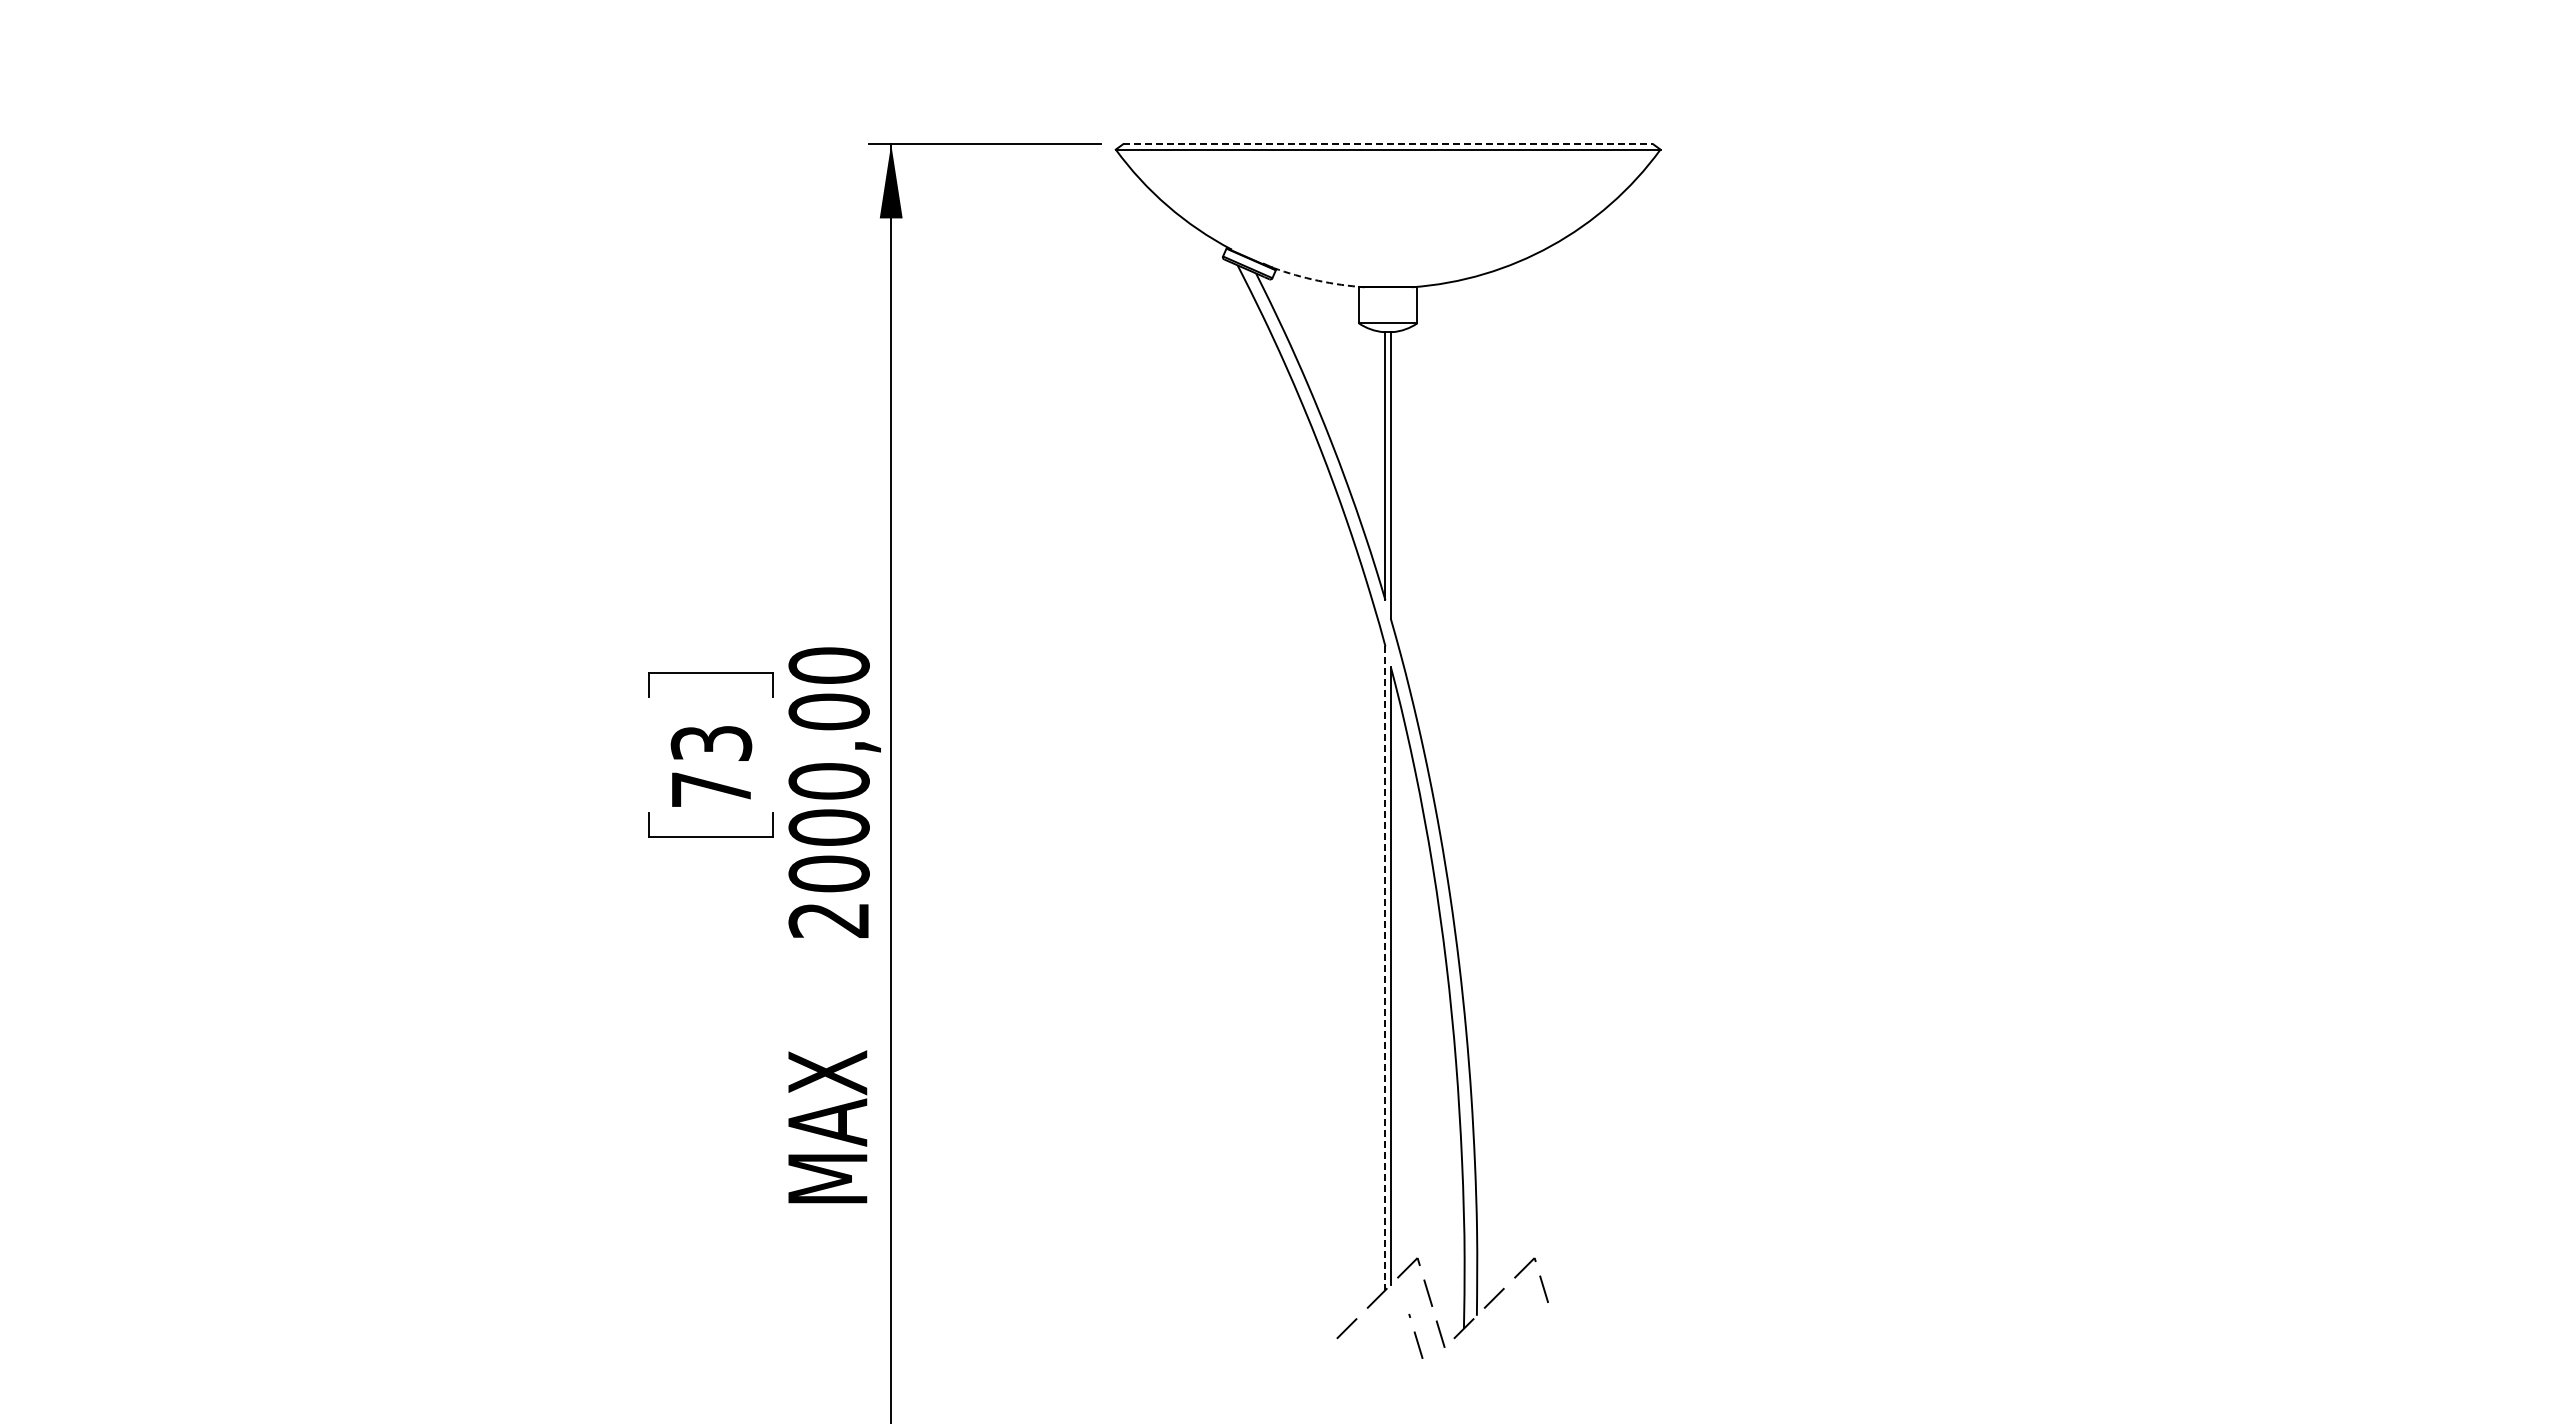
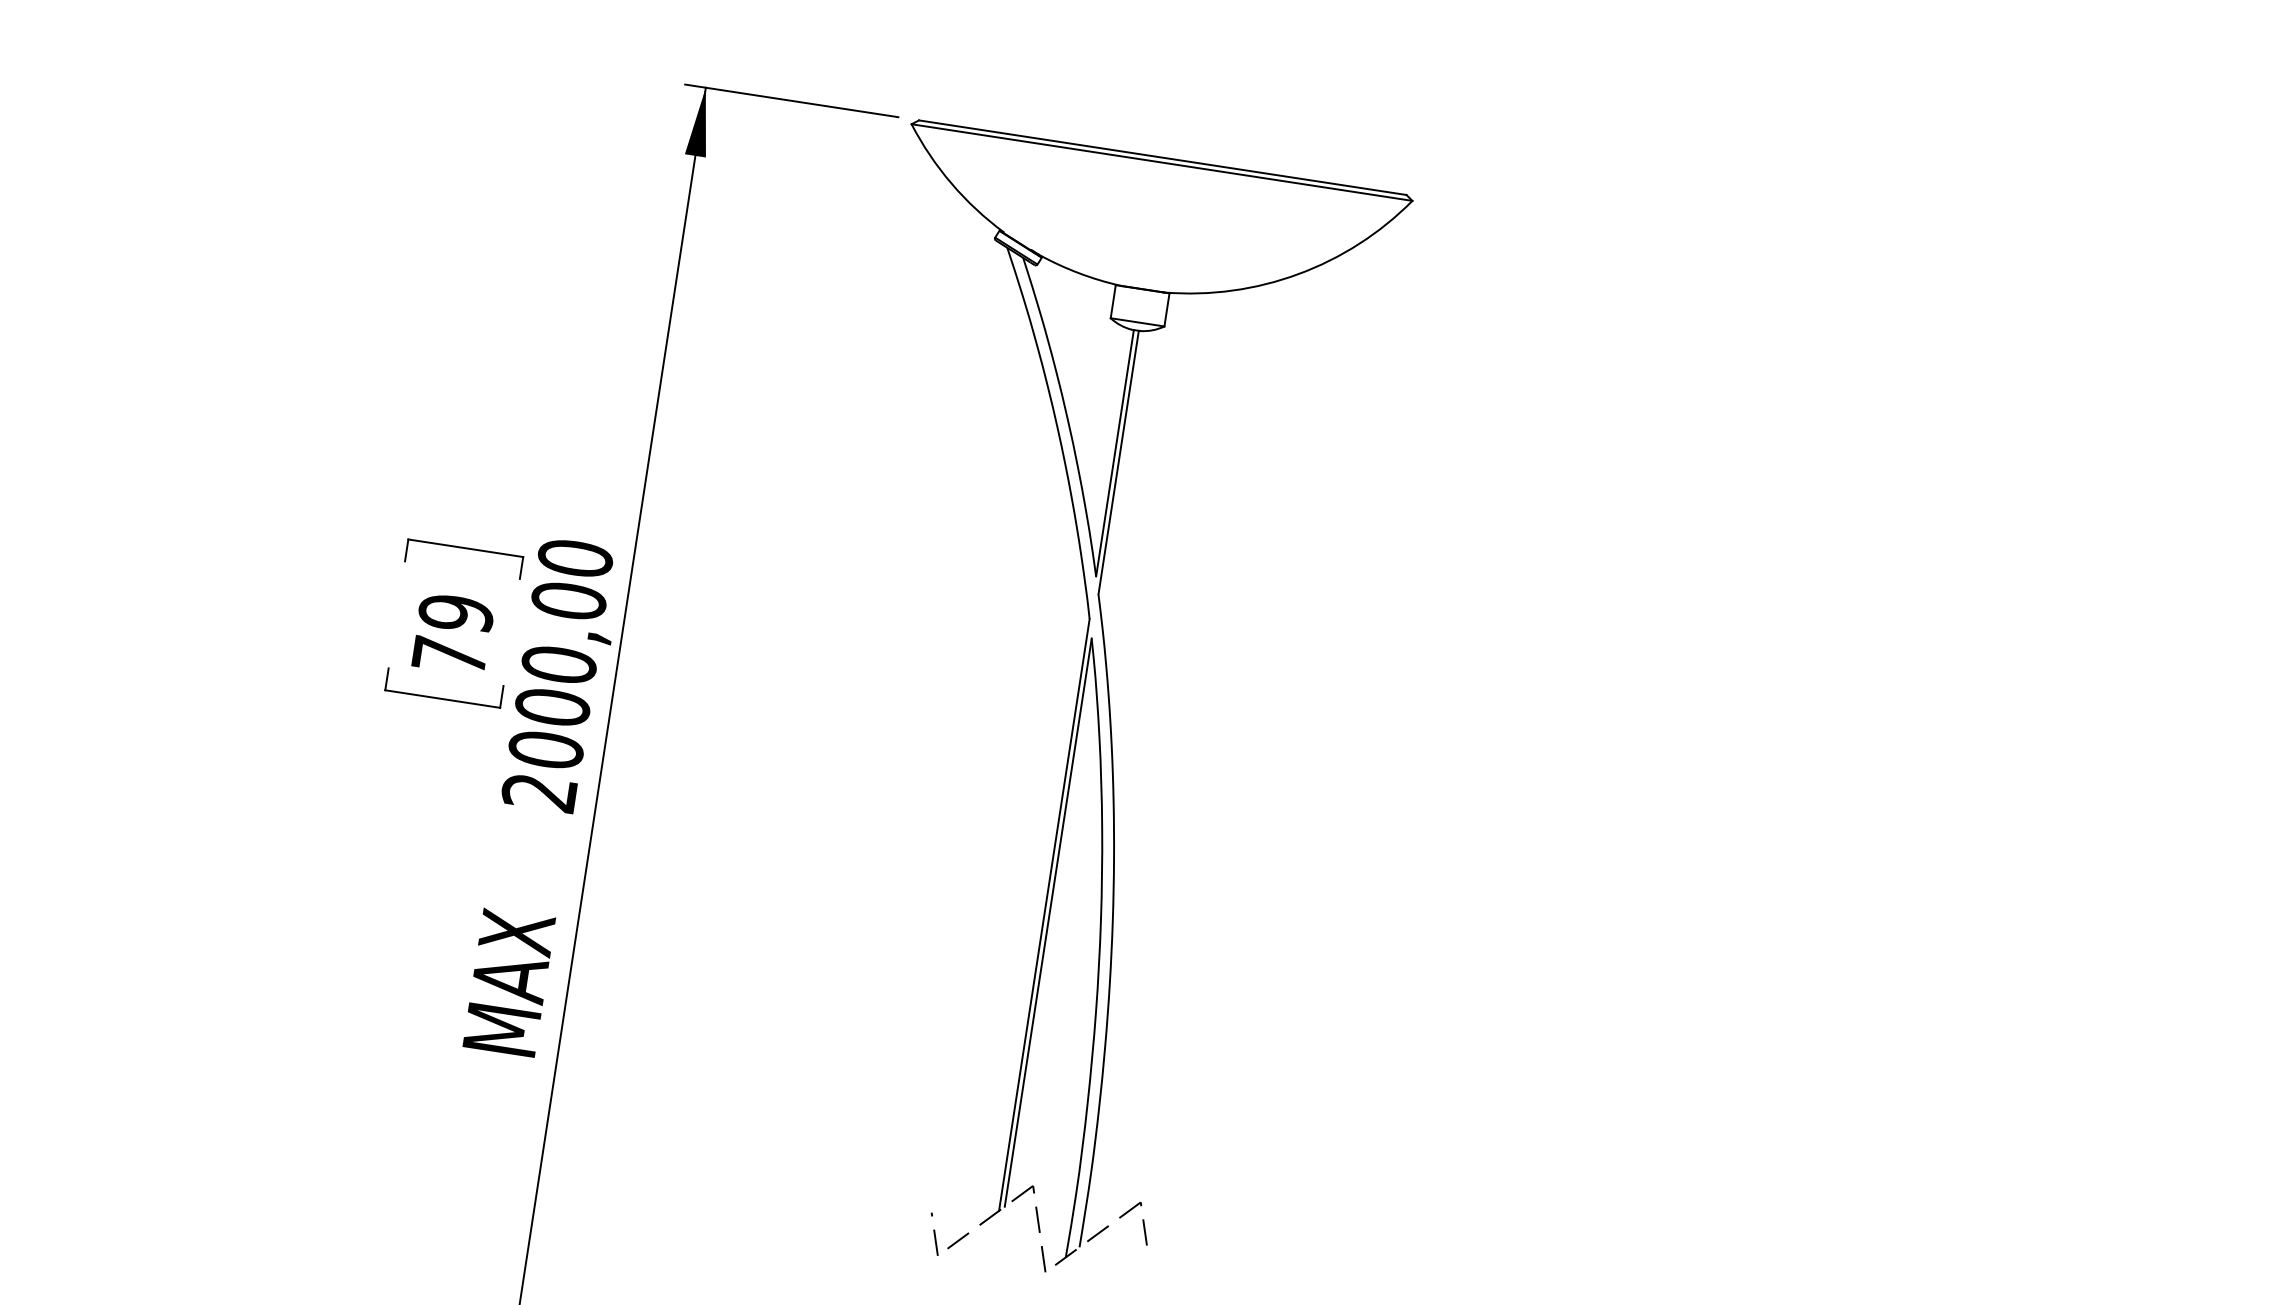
line: (1388, 144) -> (1163, 157), dashed -> solid
arc: (1318, 280) -> (1079, 273), dashed -> solid
text: (711, 743) -> (456, 613), 73 -> 79
line: (1385, 968) -> (1044, 915), dashed -> solid
line: (1415, 1335) -> (934, 1233), moved

